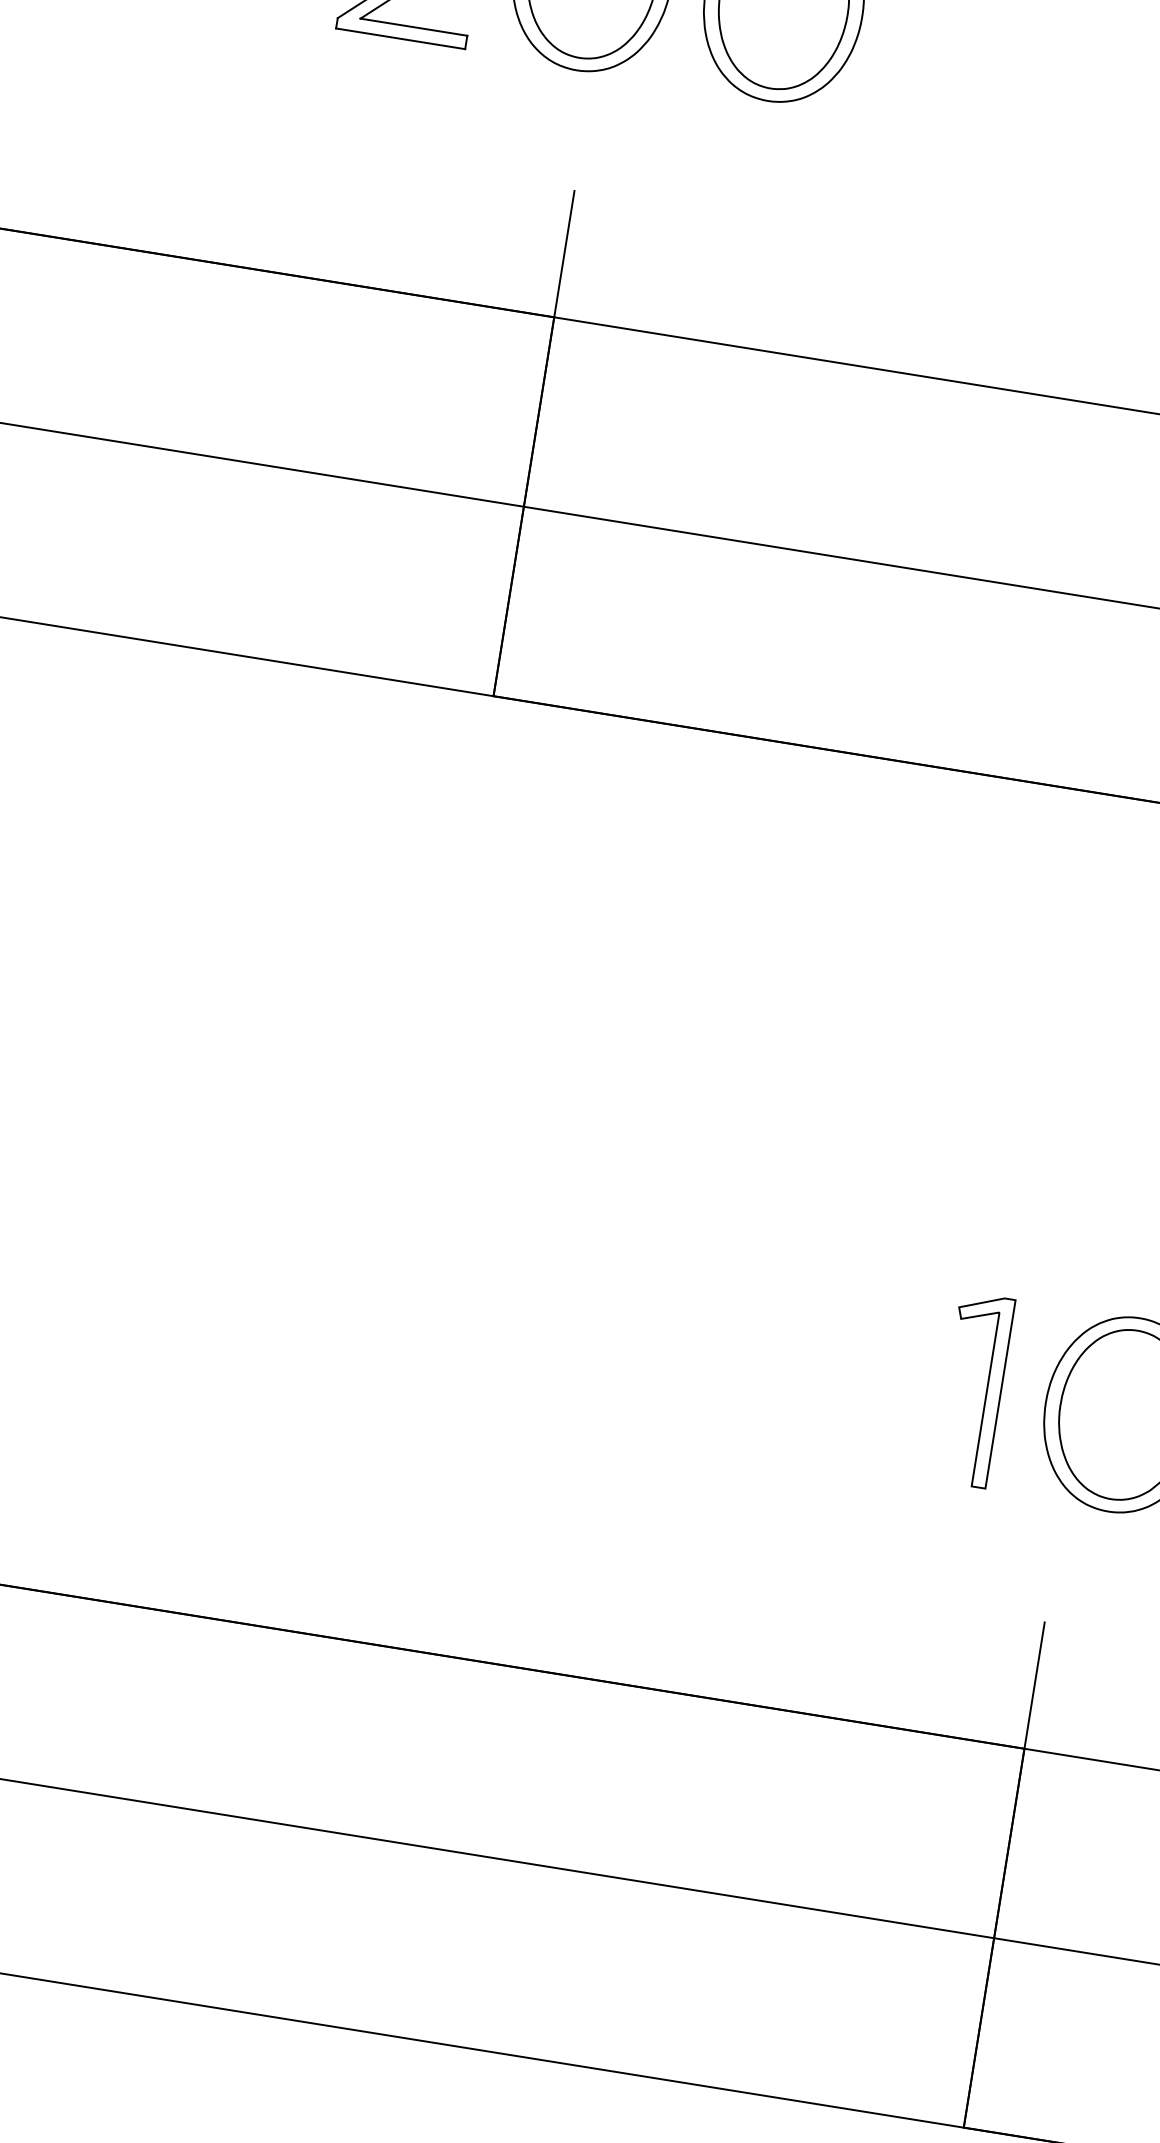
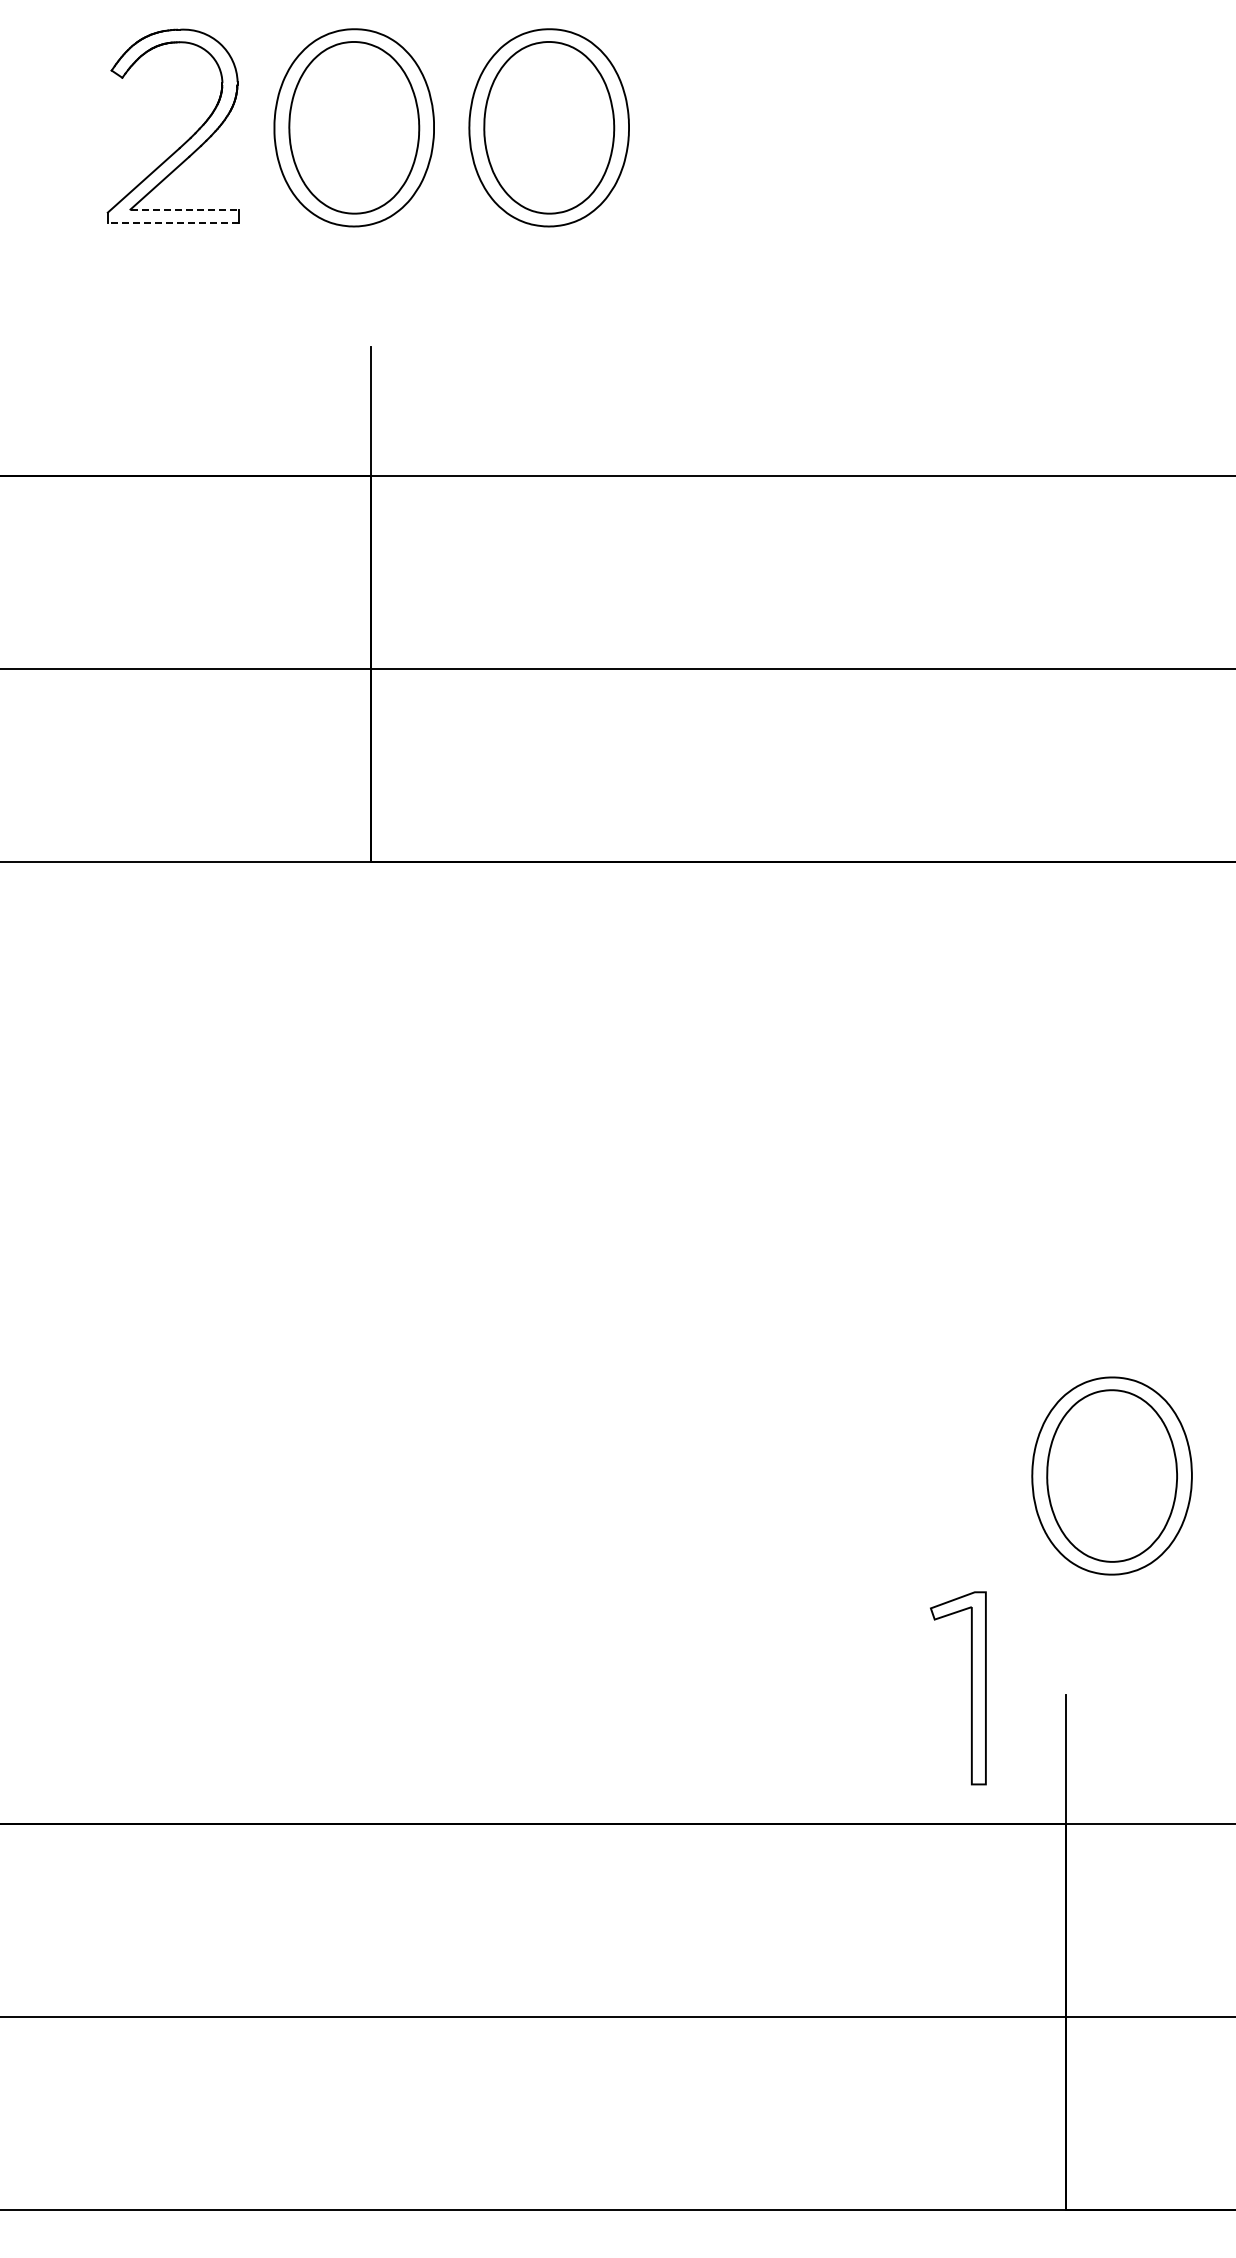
line: (414, 27) -> (185, 209), solid -> dashed
line: (400, 39) -> (173, 223), solid -> dashed
part: (986, 1392) -> (971, 1688), moved

